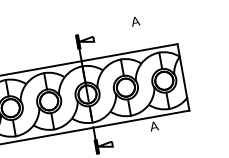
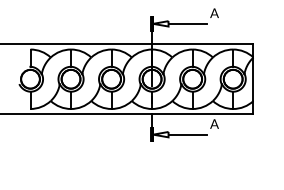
line: (111, 35) -> (187, 23), added
line: (130, 140) -> (187, 134), added

